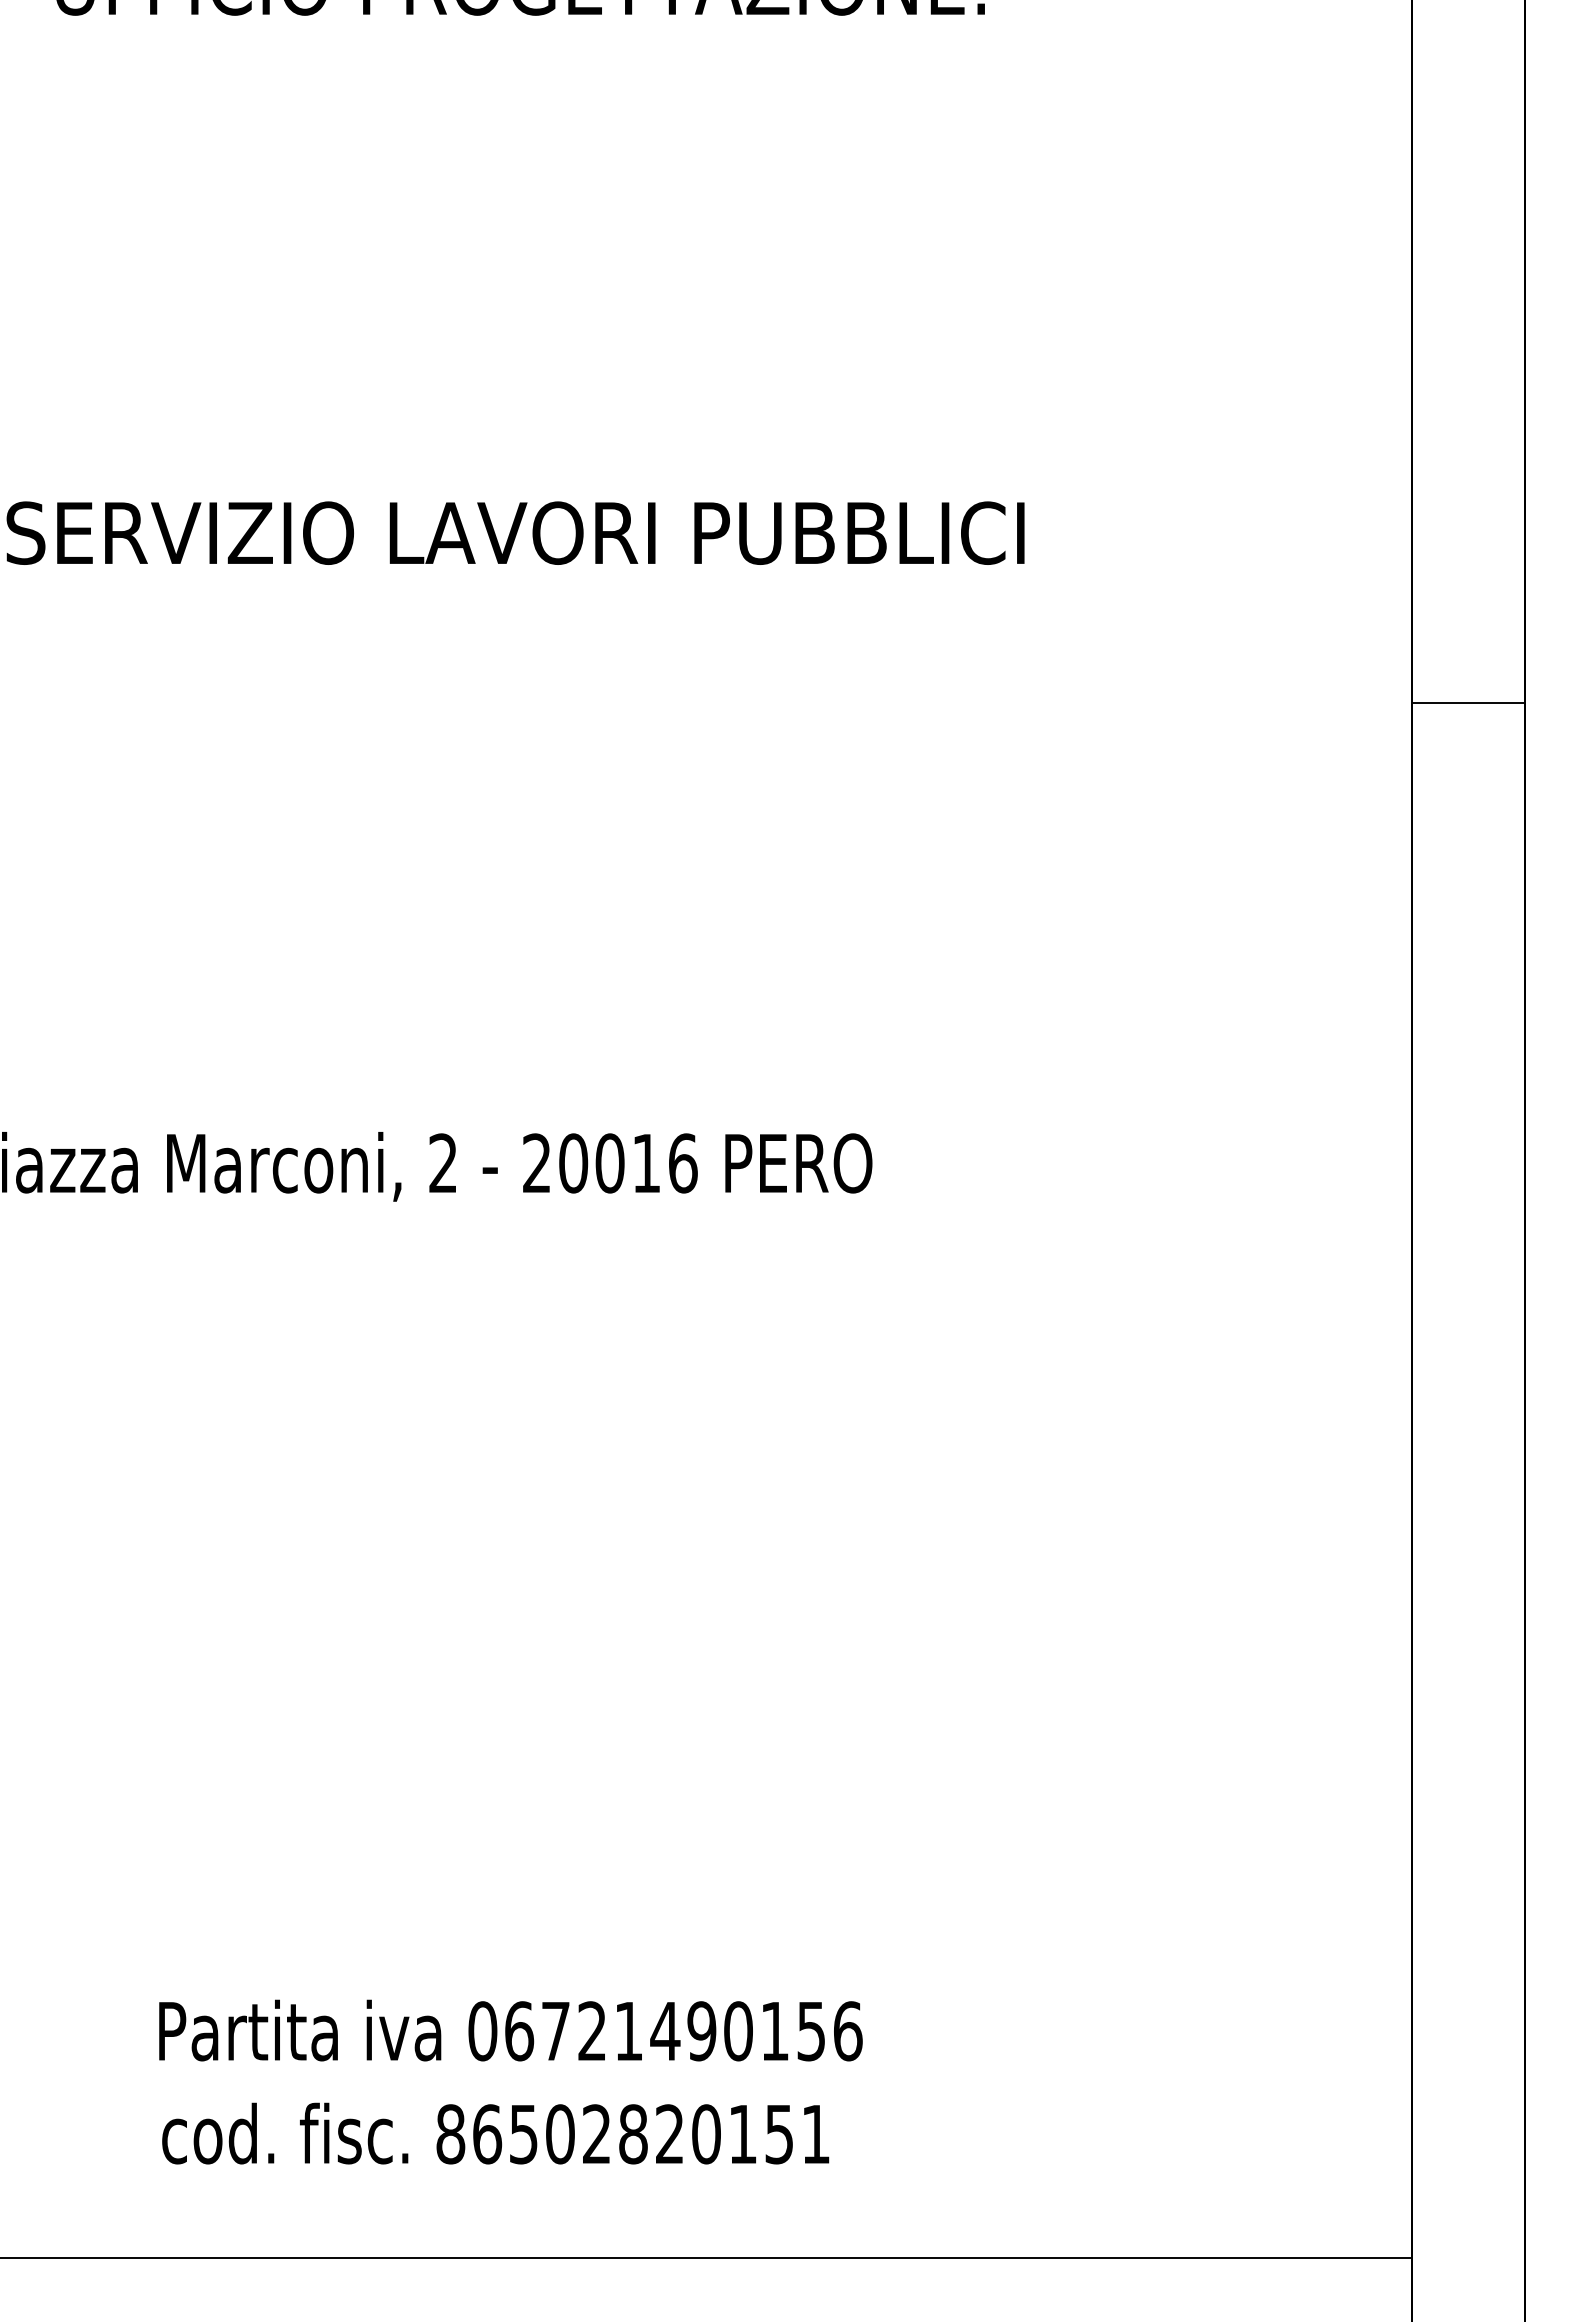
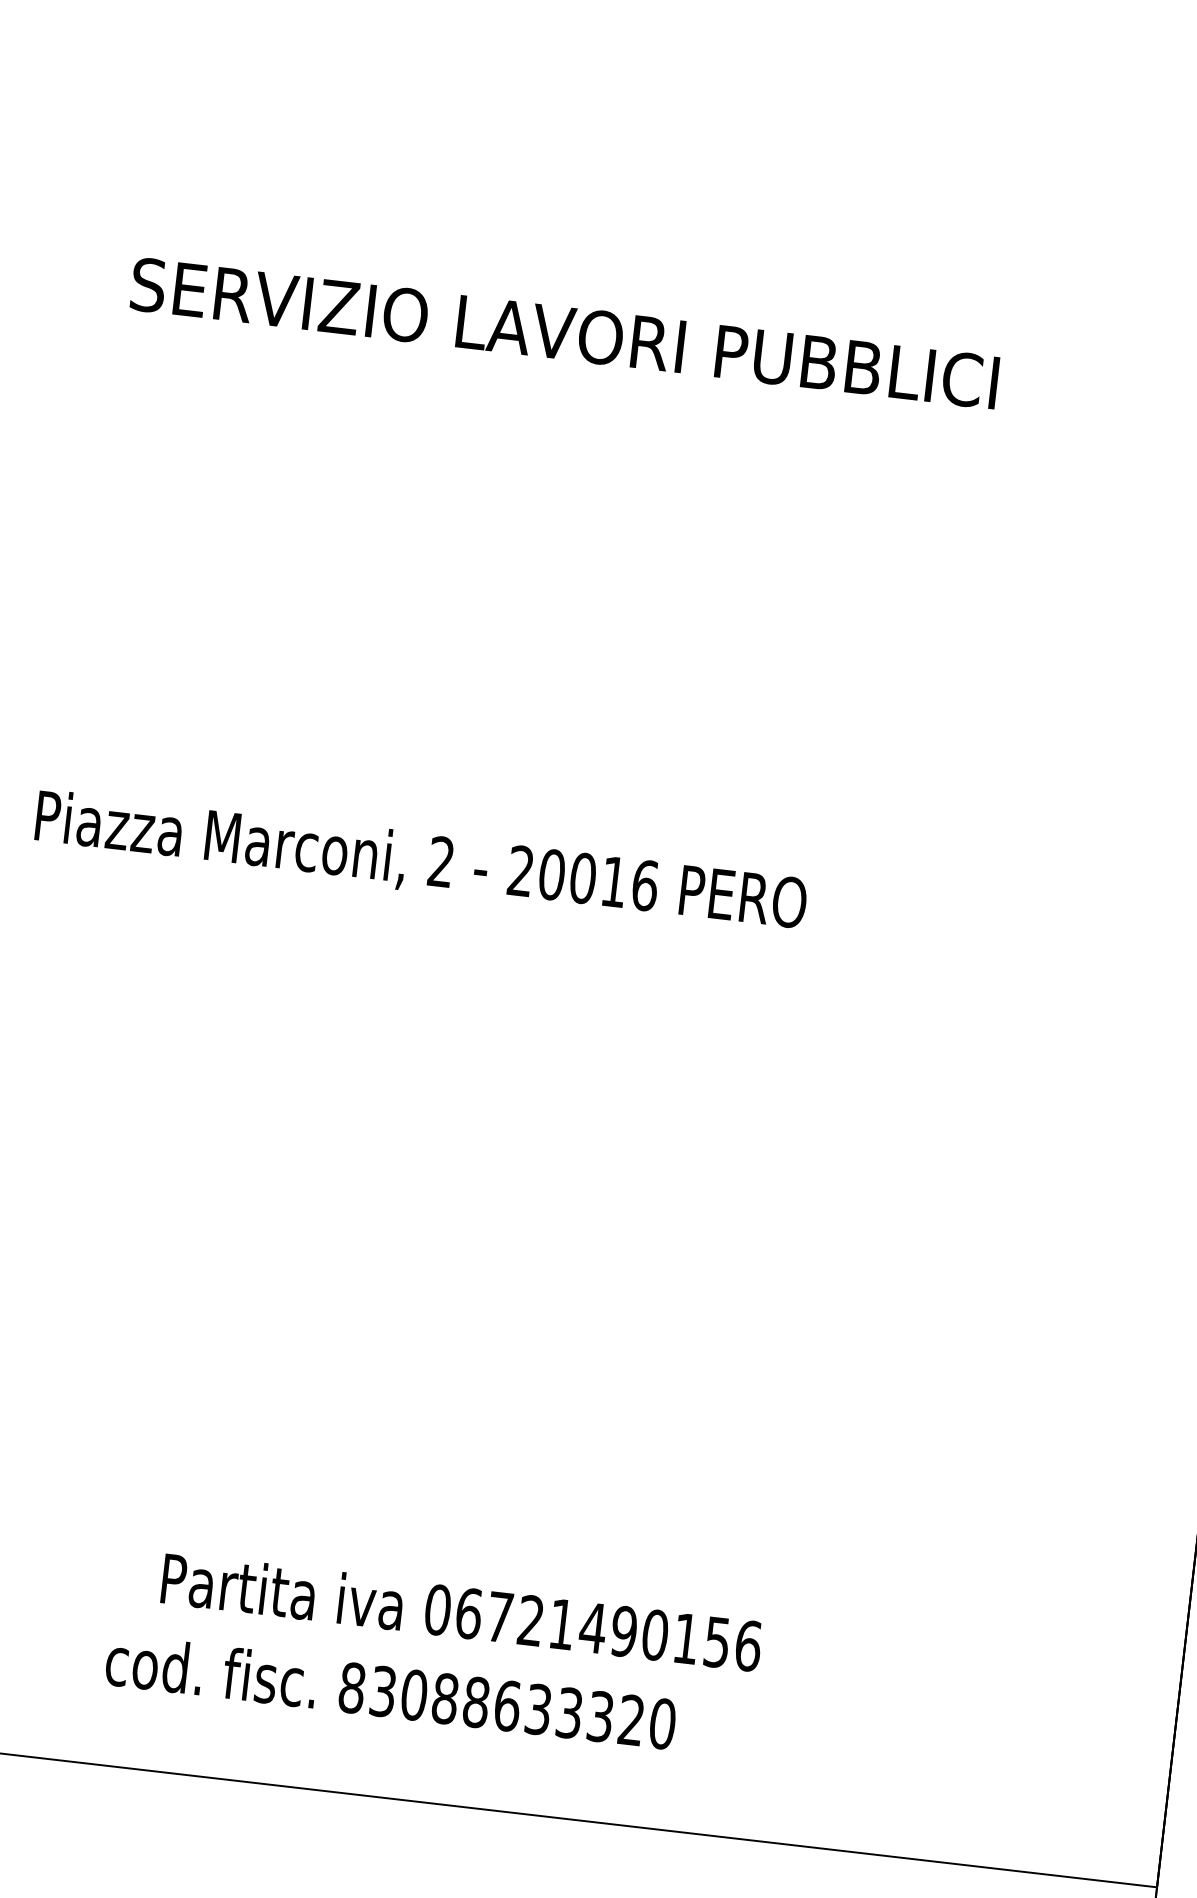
text: (510, 2030) -> (461, 1612), moved
text: (651, 2134) -> (522, 1707), 86502820151 -> 83088633320

